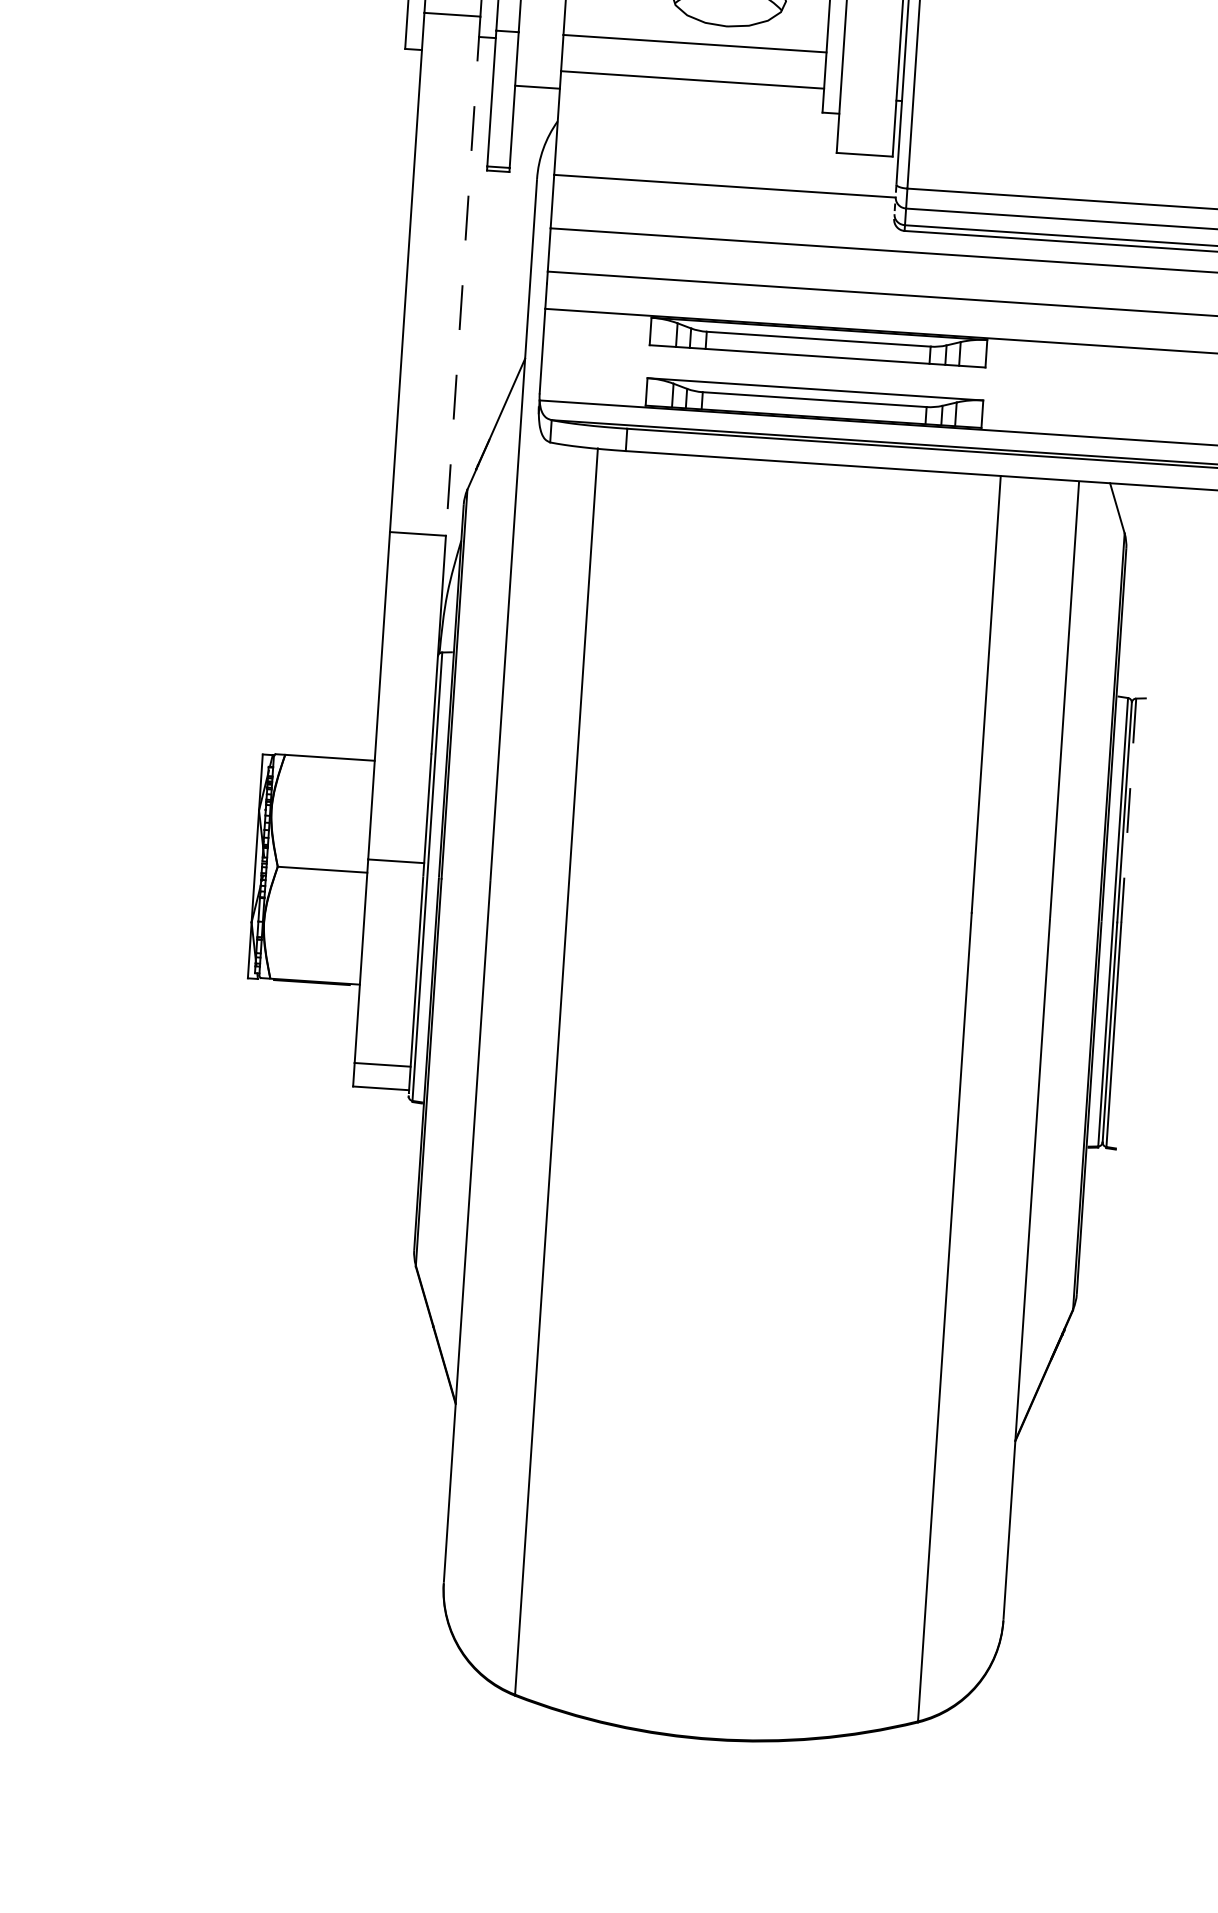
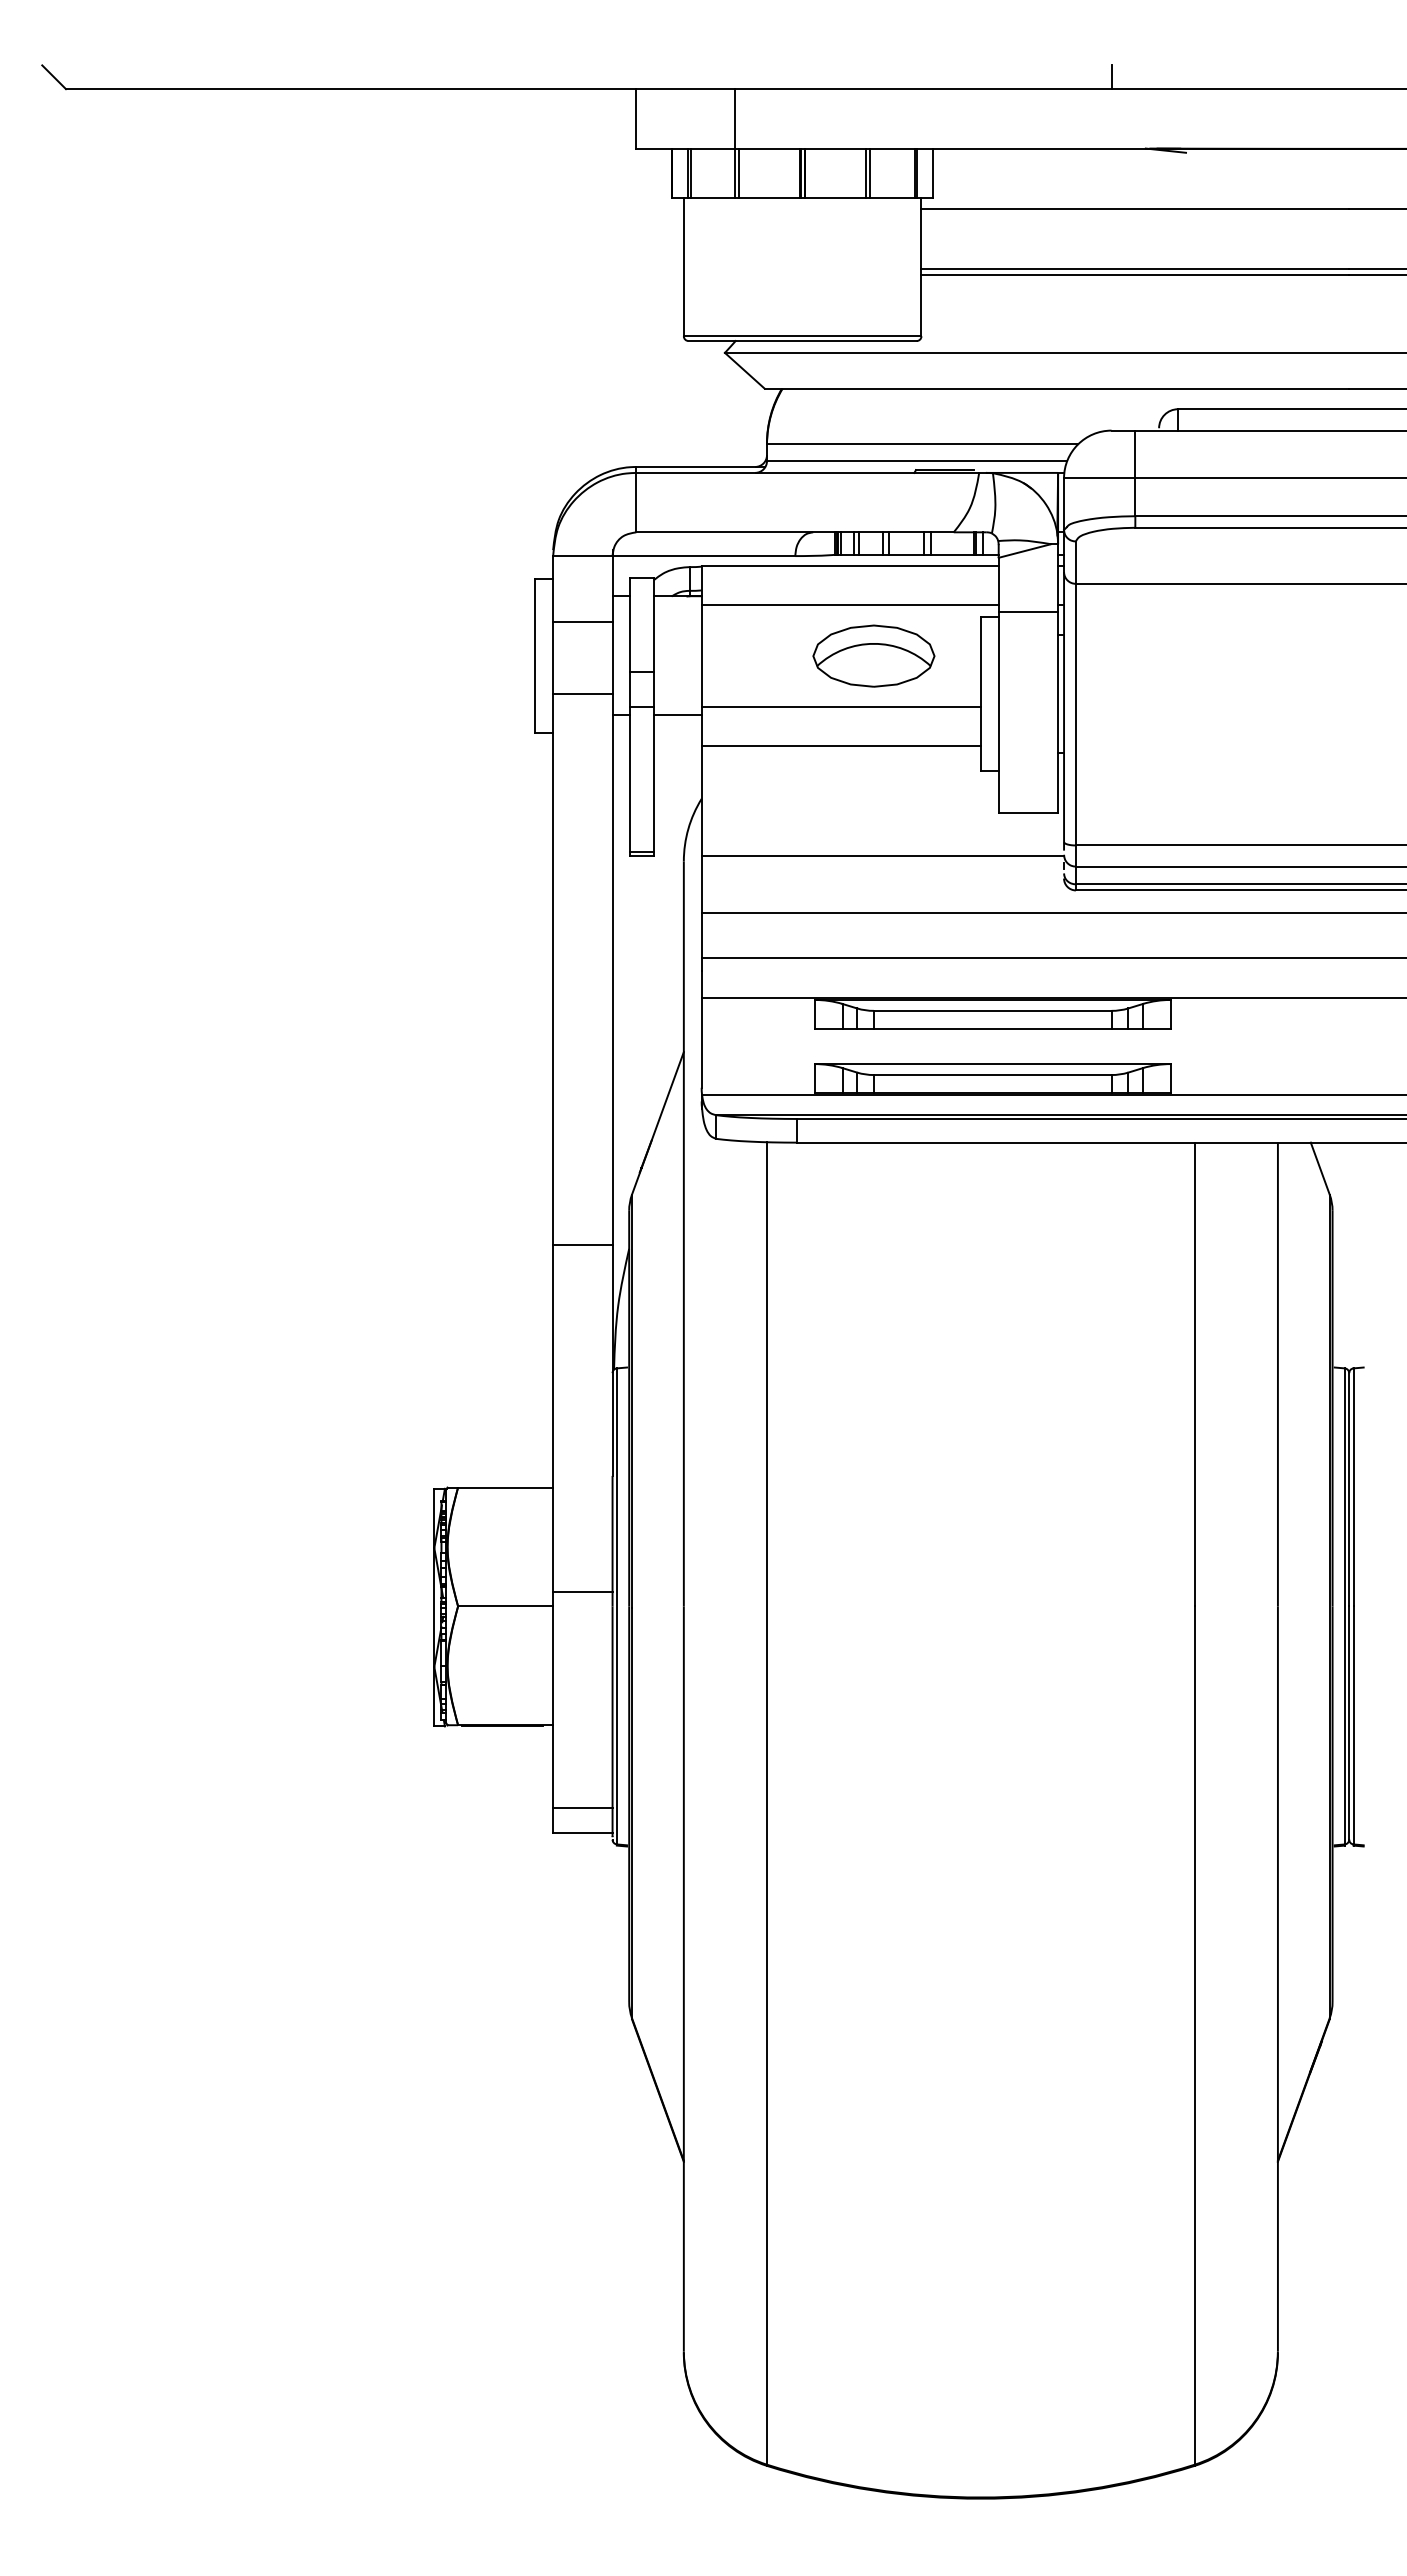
line: (537, 87) -> (677, 715), moved
line: (463, 276) -> (612, 969), dashed -> solid
line: (1128, 810) -> (1353, 1487), dashed -> solid

